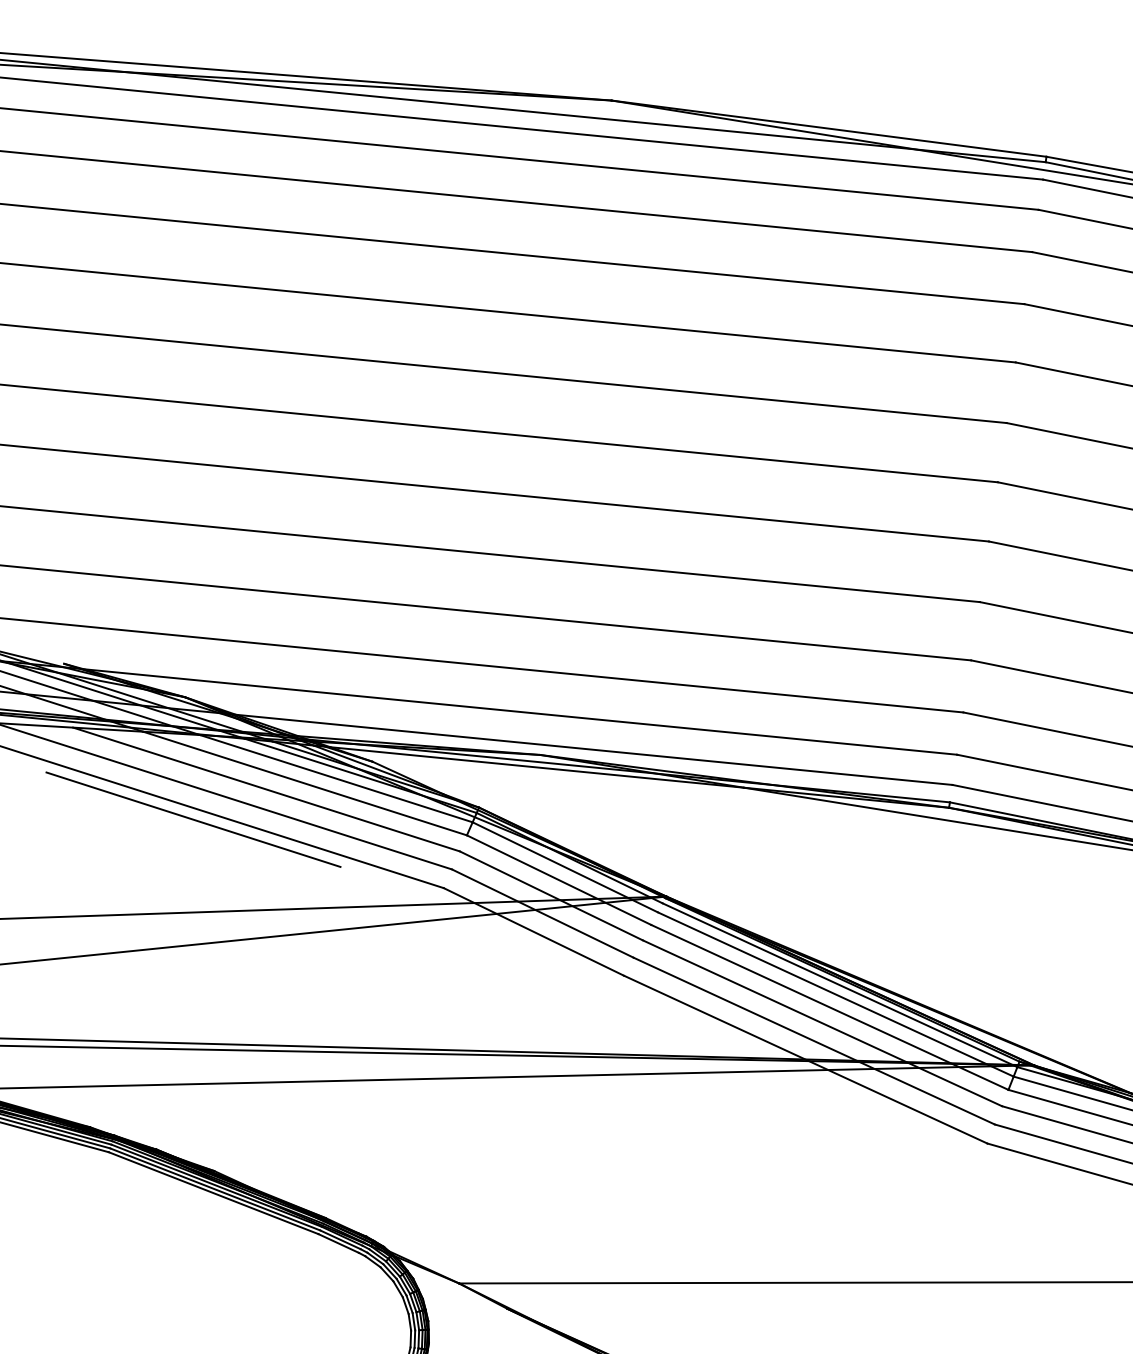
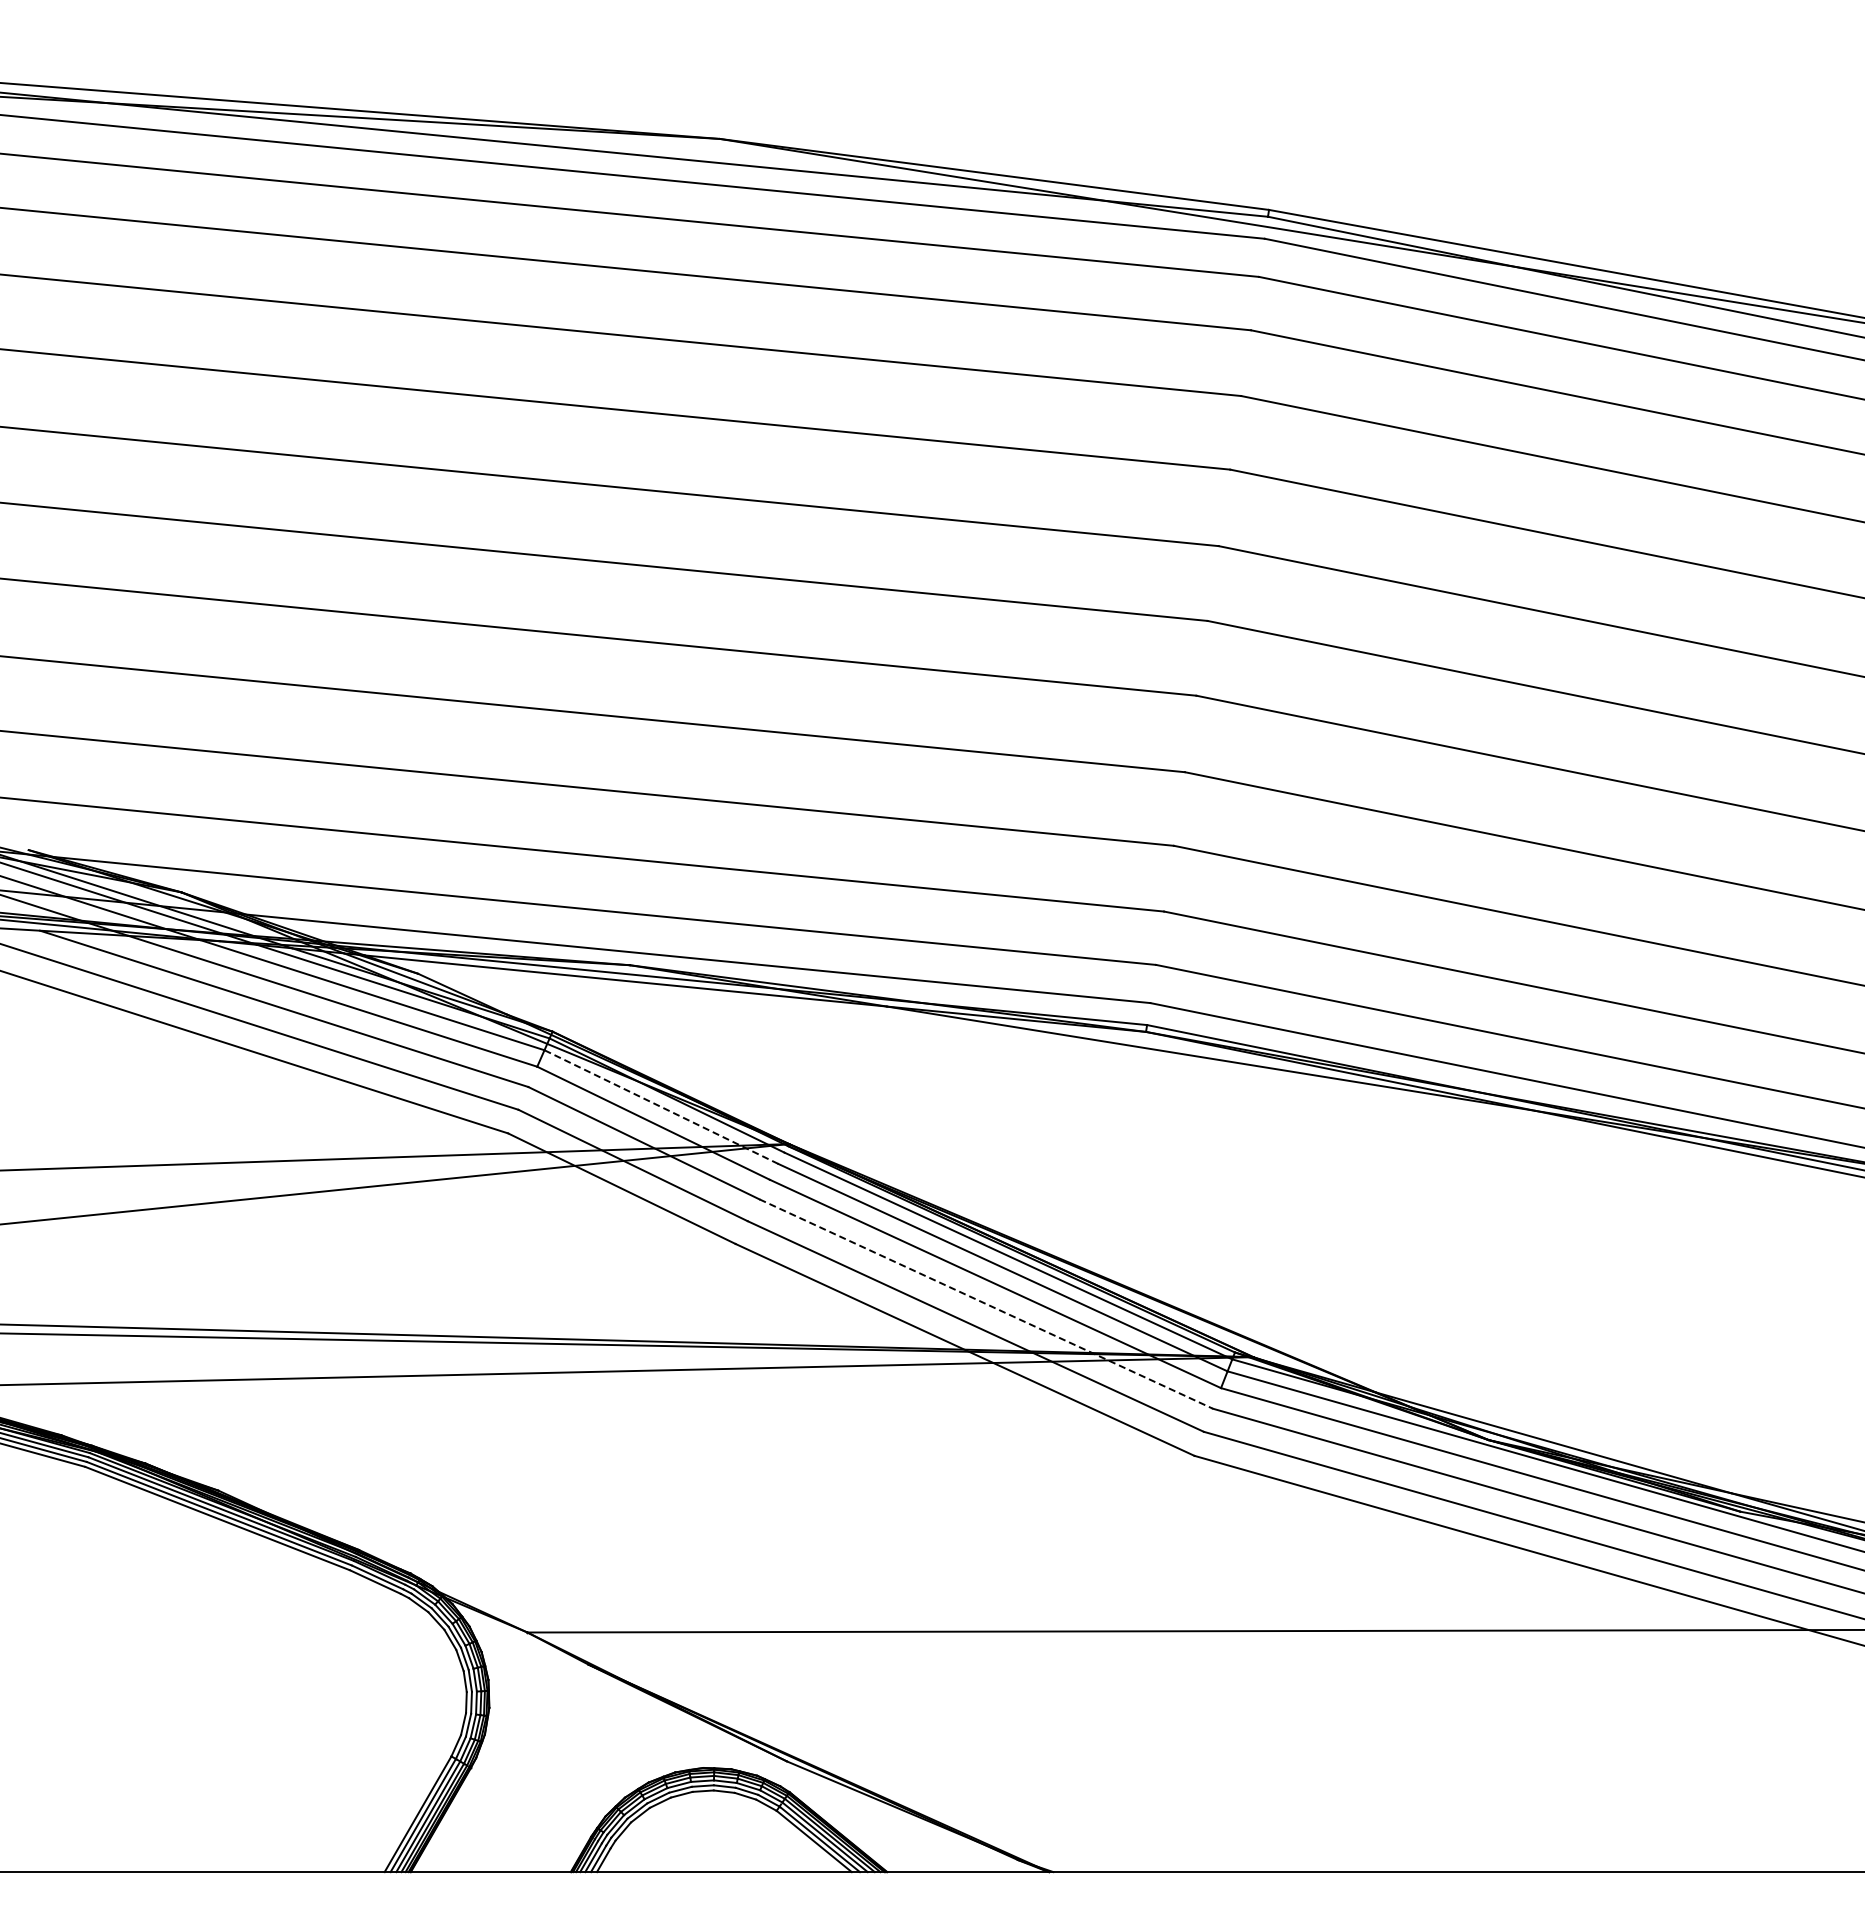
line: (193, 819) -> (191, 1046), removed
line: (565, 866) -> (661, 1106), solid -> dashed
line: (822, 1023) -> (986, 1304), solid -> dashed

